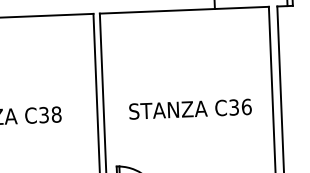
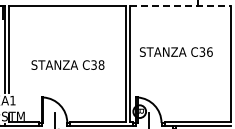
line: (185, 11) -> (180, 6), solid -> dashed
text: (190, 108) -> (176, 51), moved

